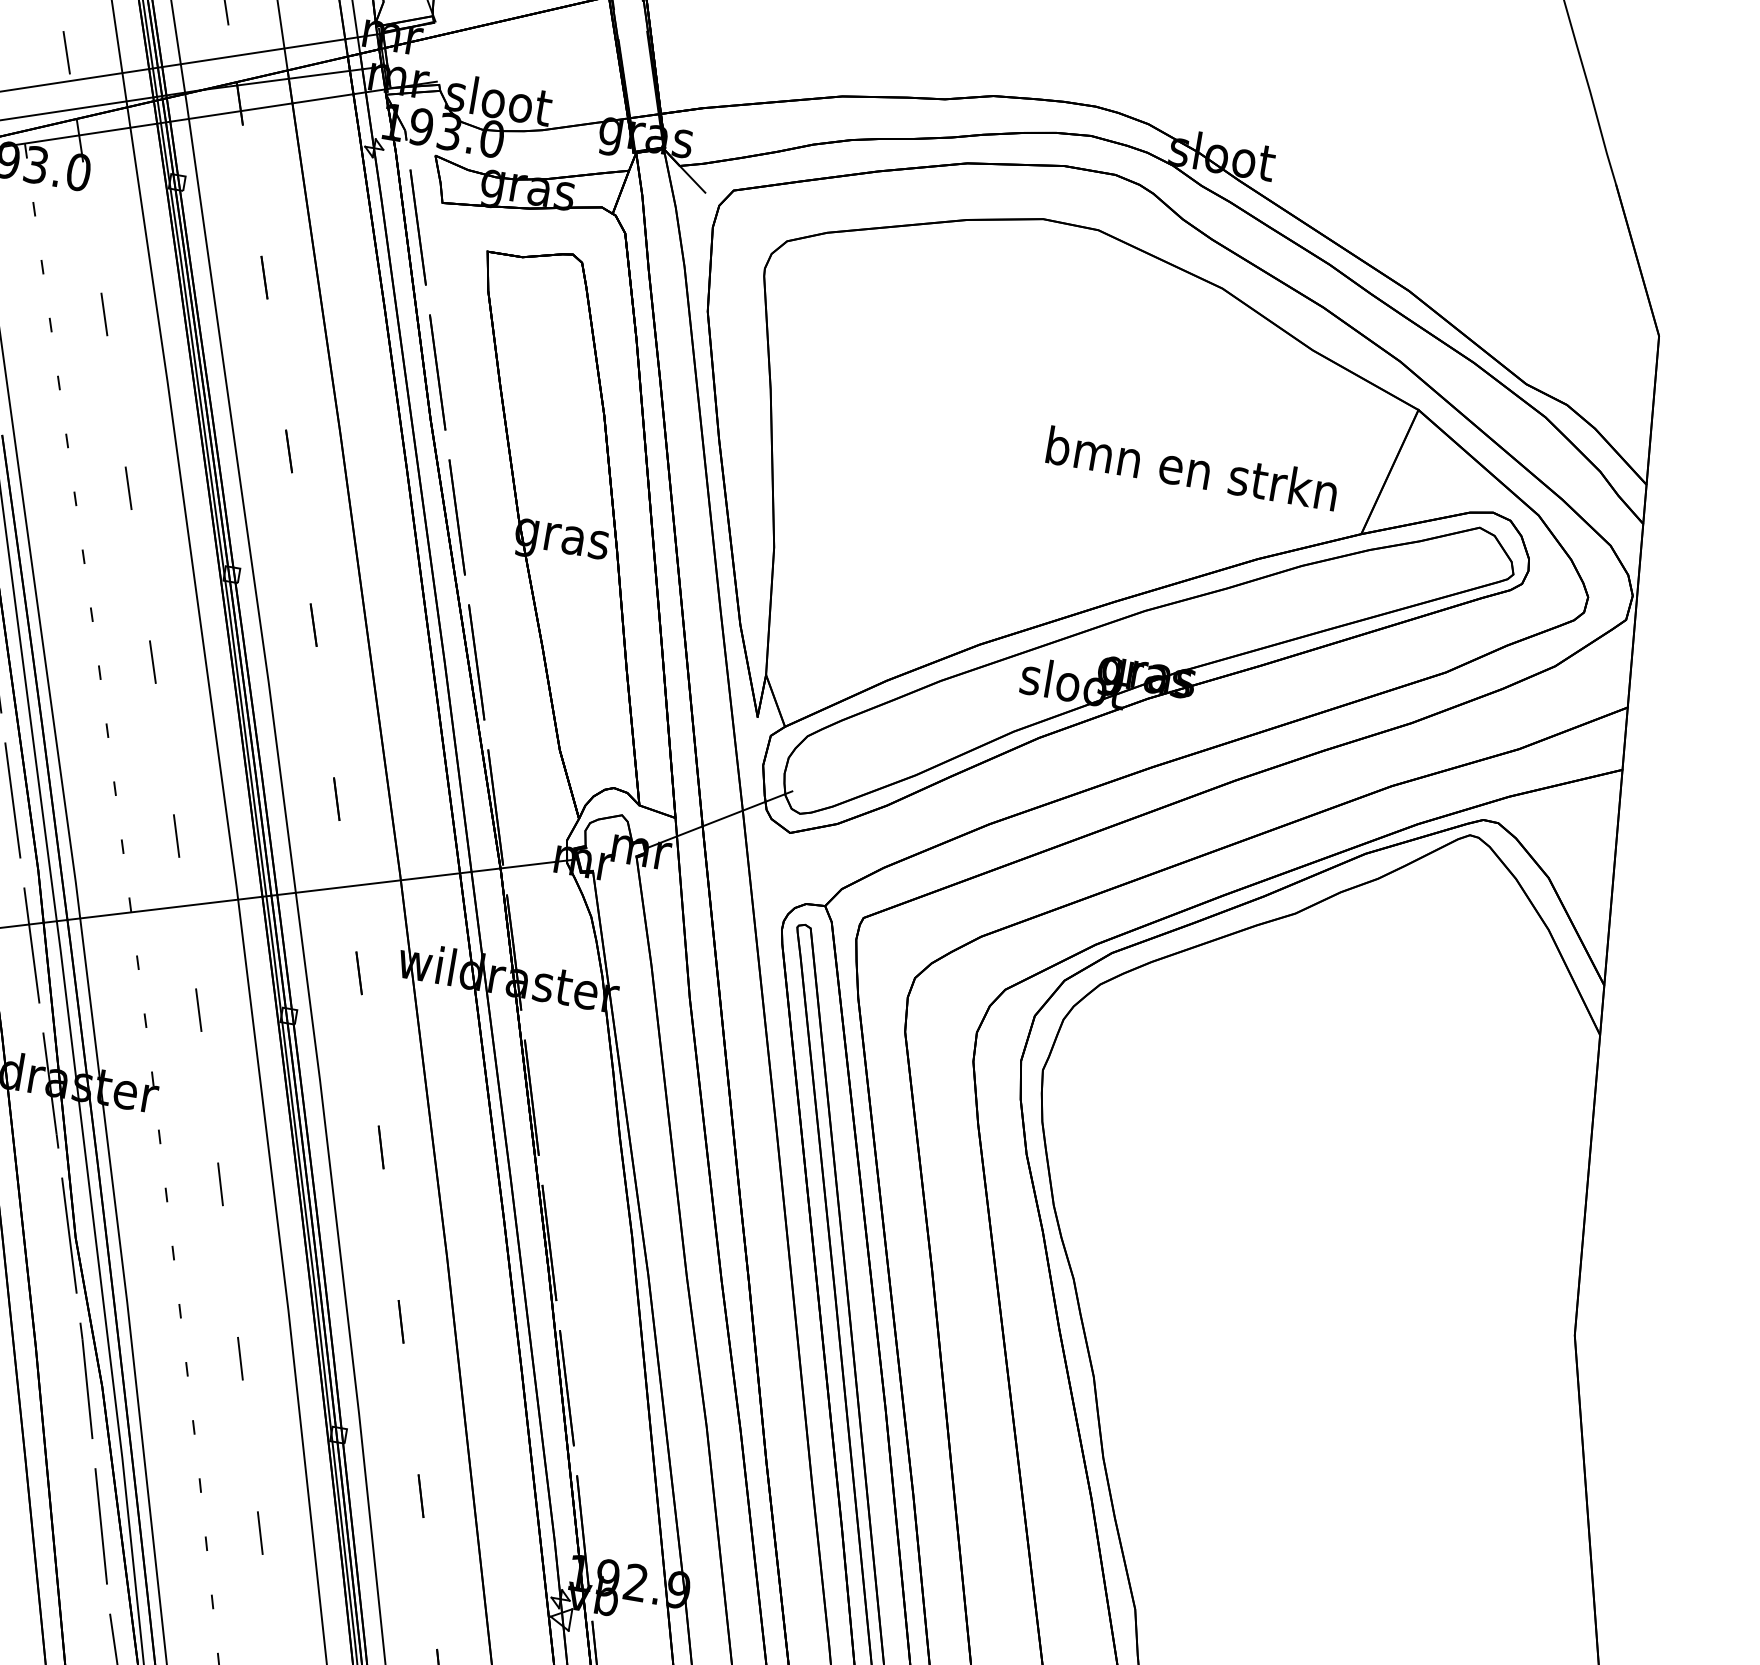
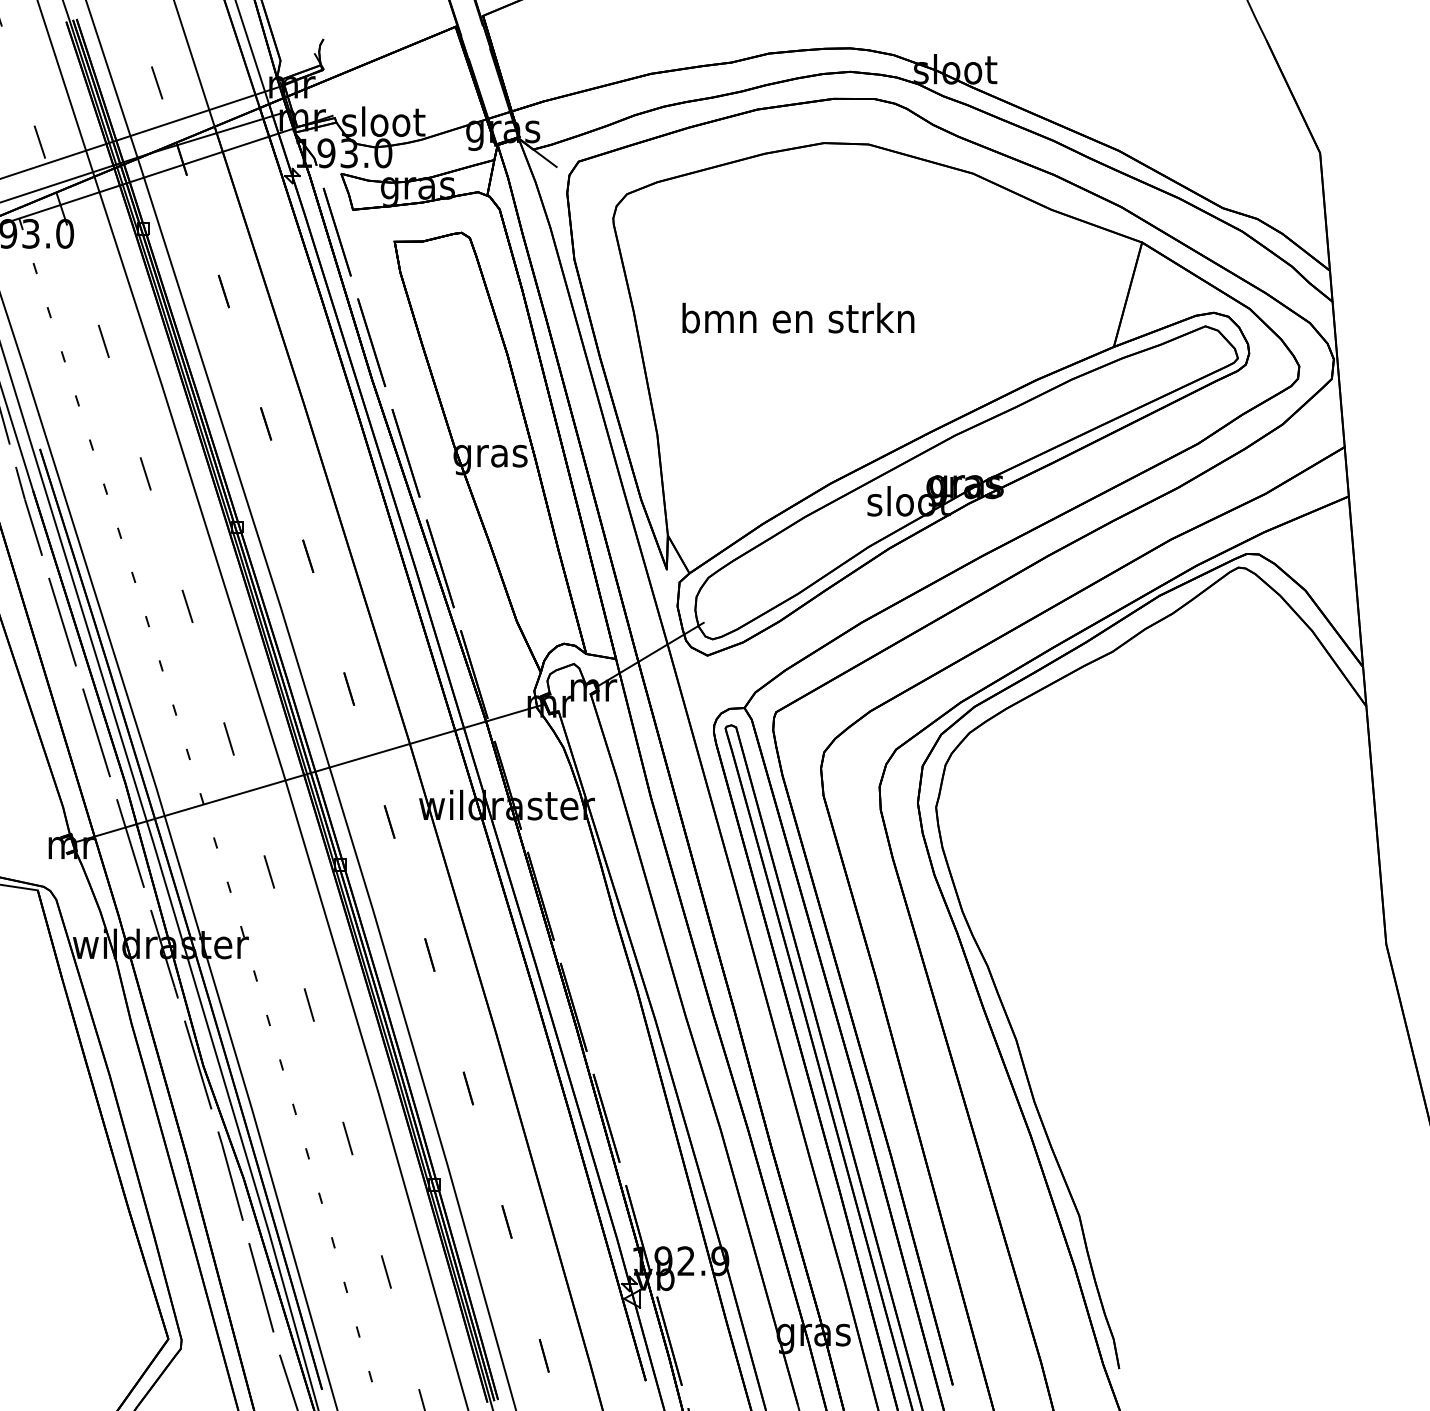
text: (1192, 467) -> (798, 317), moved

